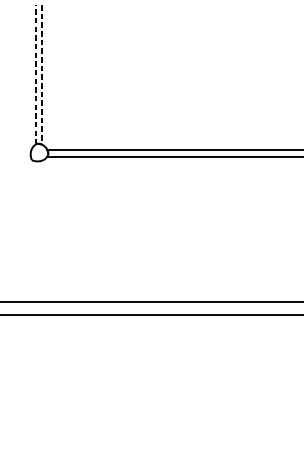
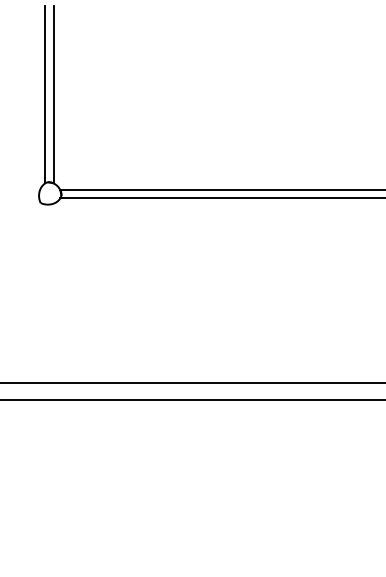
line: (35, 74) -> (45, 94), dashed -> solid
line: (42, 74) -> (53, 94), dashed -> solid

